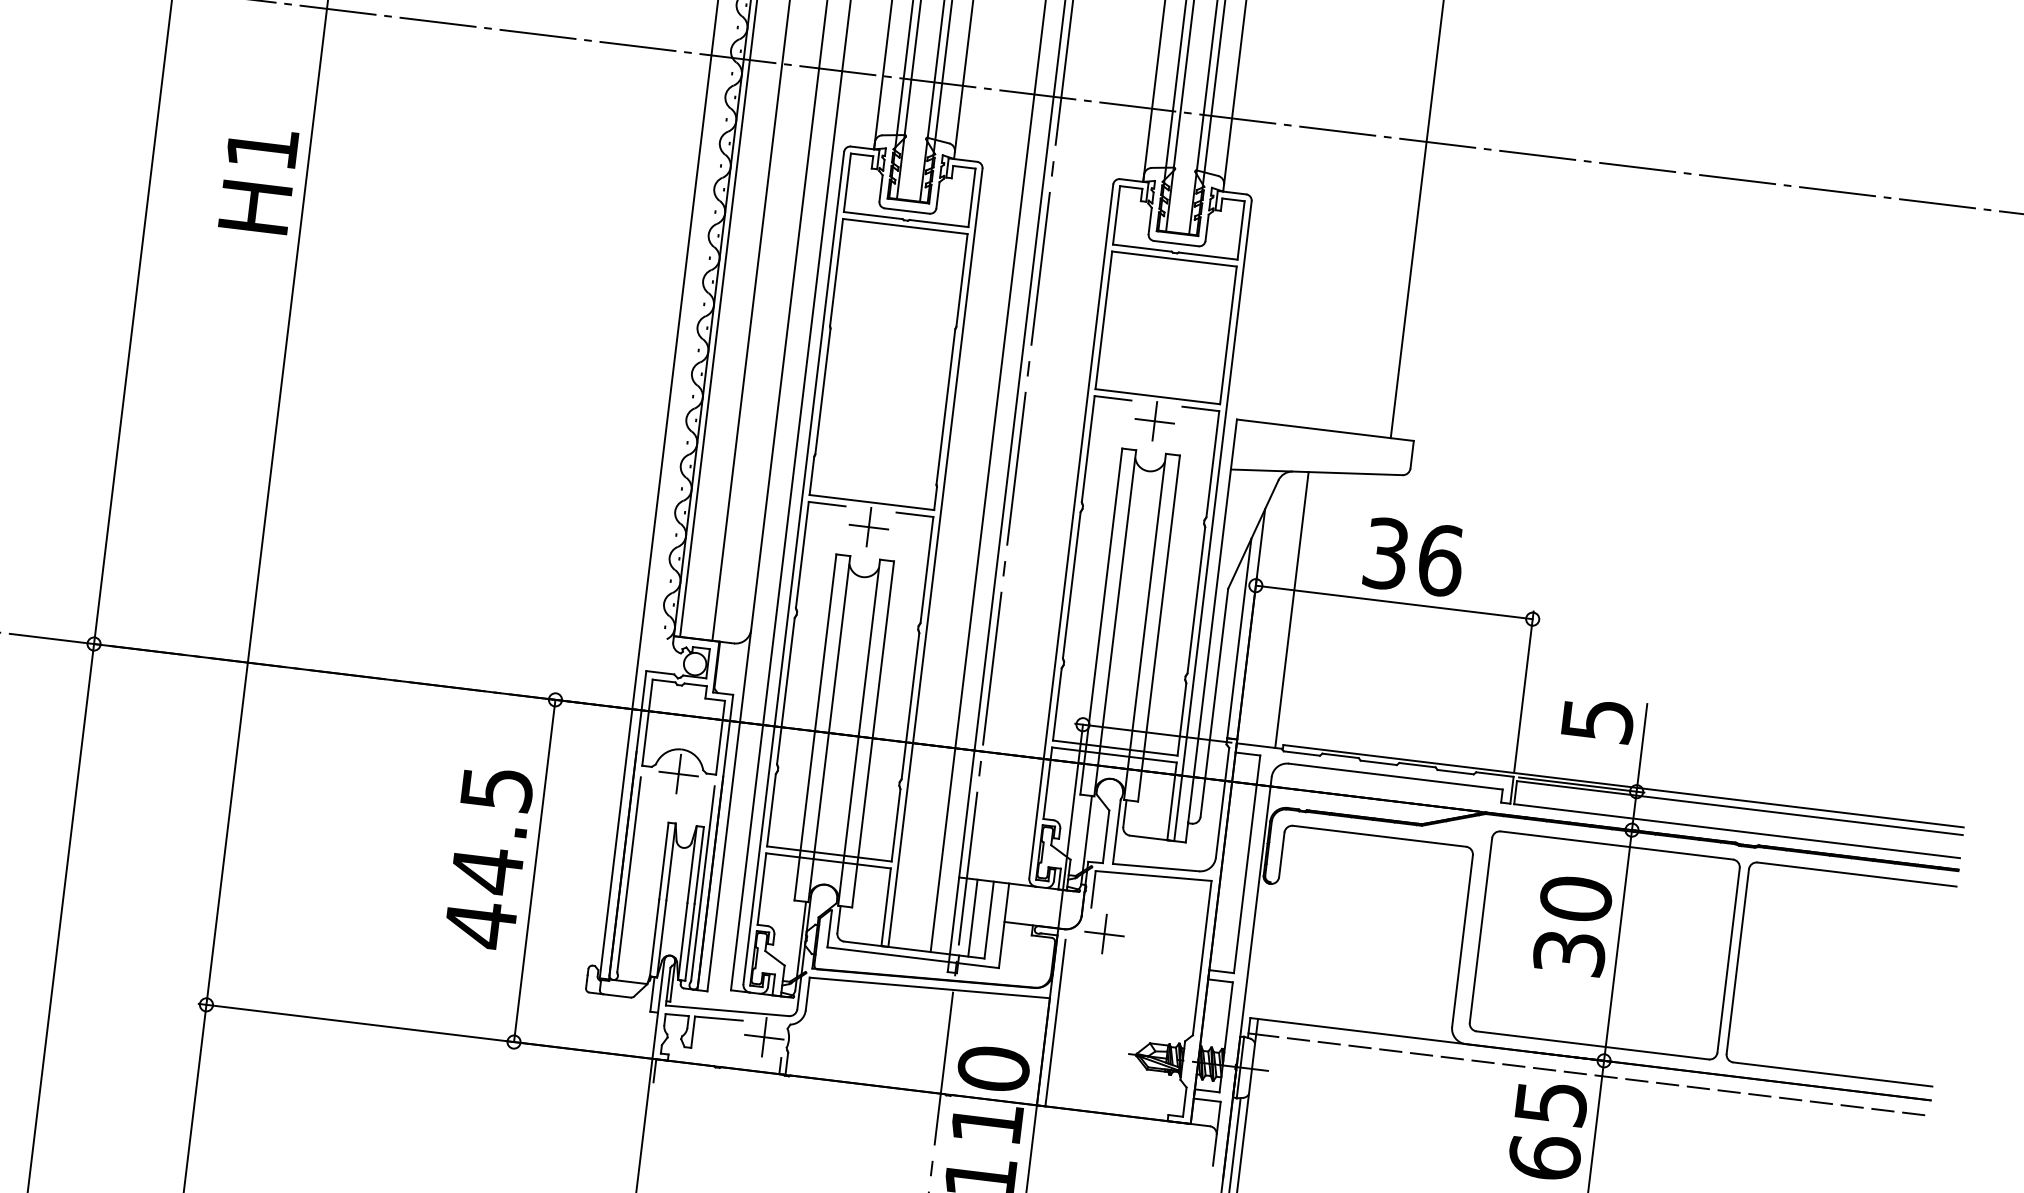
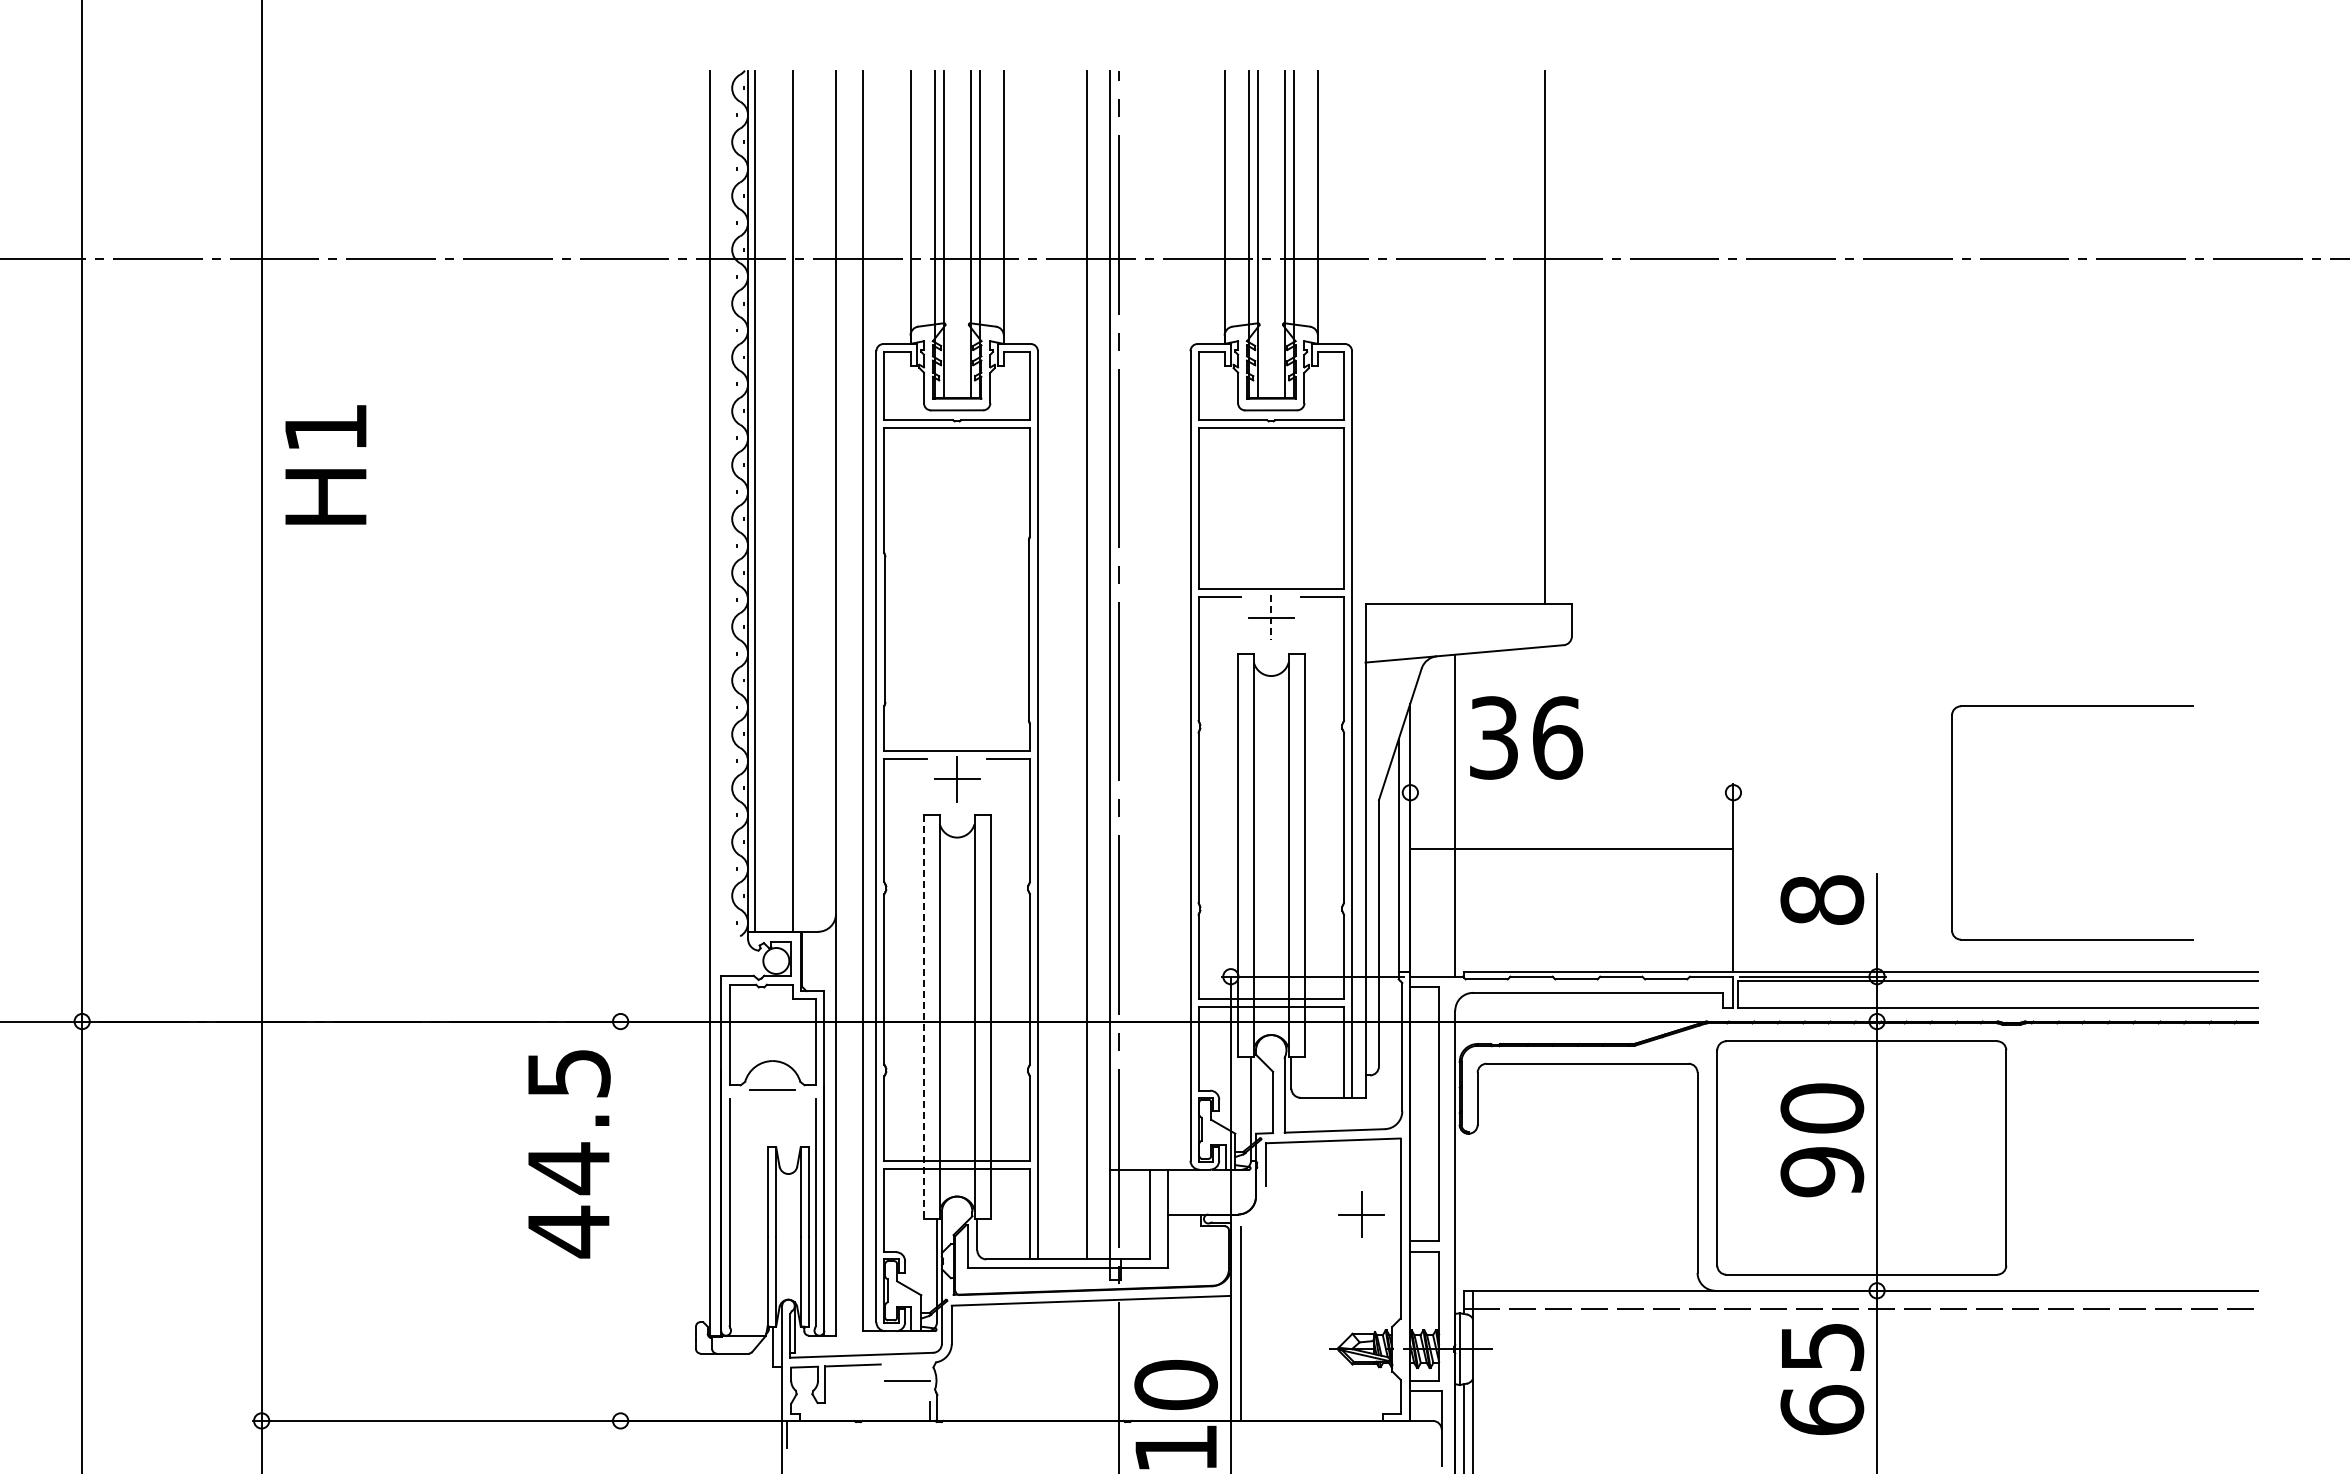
text: (258, 179) -> (325, 464), moved
line: (1154, 421) -> (1271, 618), solid -> dashed
text: (1414, 556) -> (1526, 737), moved
line: (1393, 602) -> (1571, 848), moved
text: (1597, 719) -> (1822, 899), 5 -> 8
line: (815, 727) -> (923, 1017), solid -> dashed
line: (678, 773) -> (772, 1089), removed
text: (489, 858) -> (569, 1154), moved
line: (534, 870) -> (620, 1220), removed
part: (1853, 874) -> (2072, 706), moved
line: (973, 918) -> (1131, 1214), removed
part: (1104, 934) -> (1361, 1214), moved
text: (1569, 953) -> (1822, 1172), 30 -> 90
line: (764, 1037) -> (907, 1380), removed

